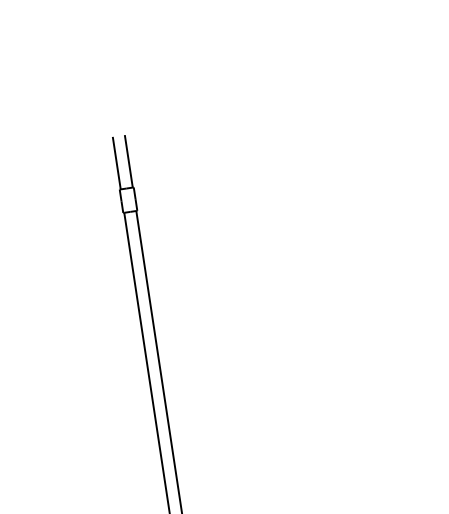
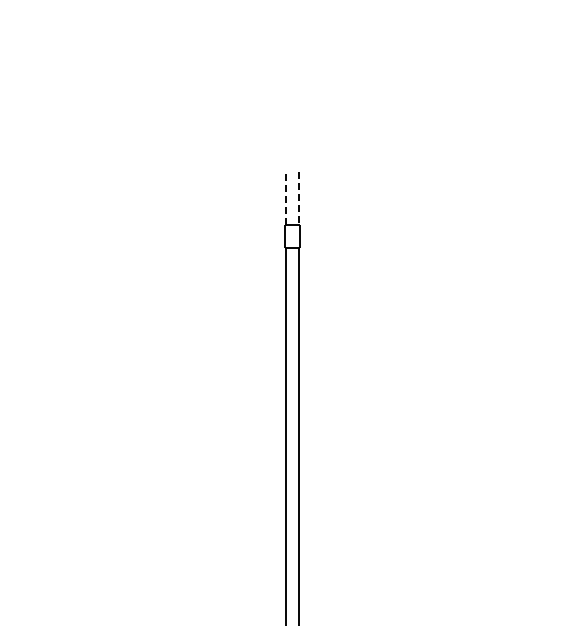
line: (128, 161) -> (298, 198), solid -> dashed
line: (116, 163) -> (286, 198), solid -> dashed

